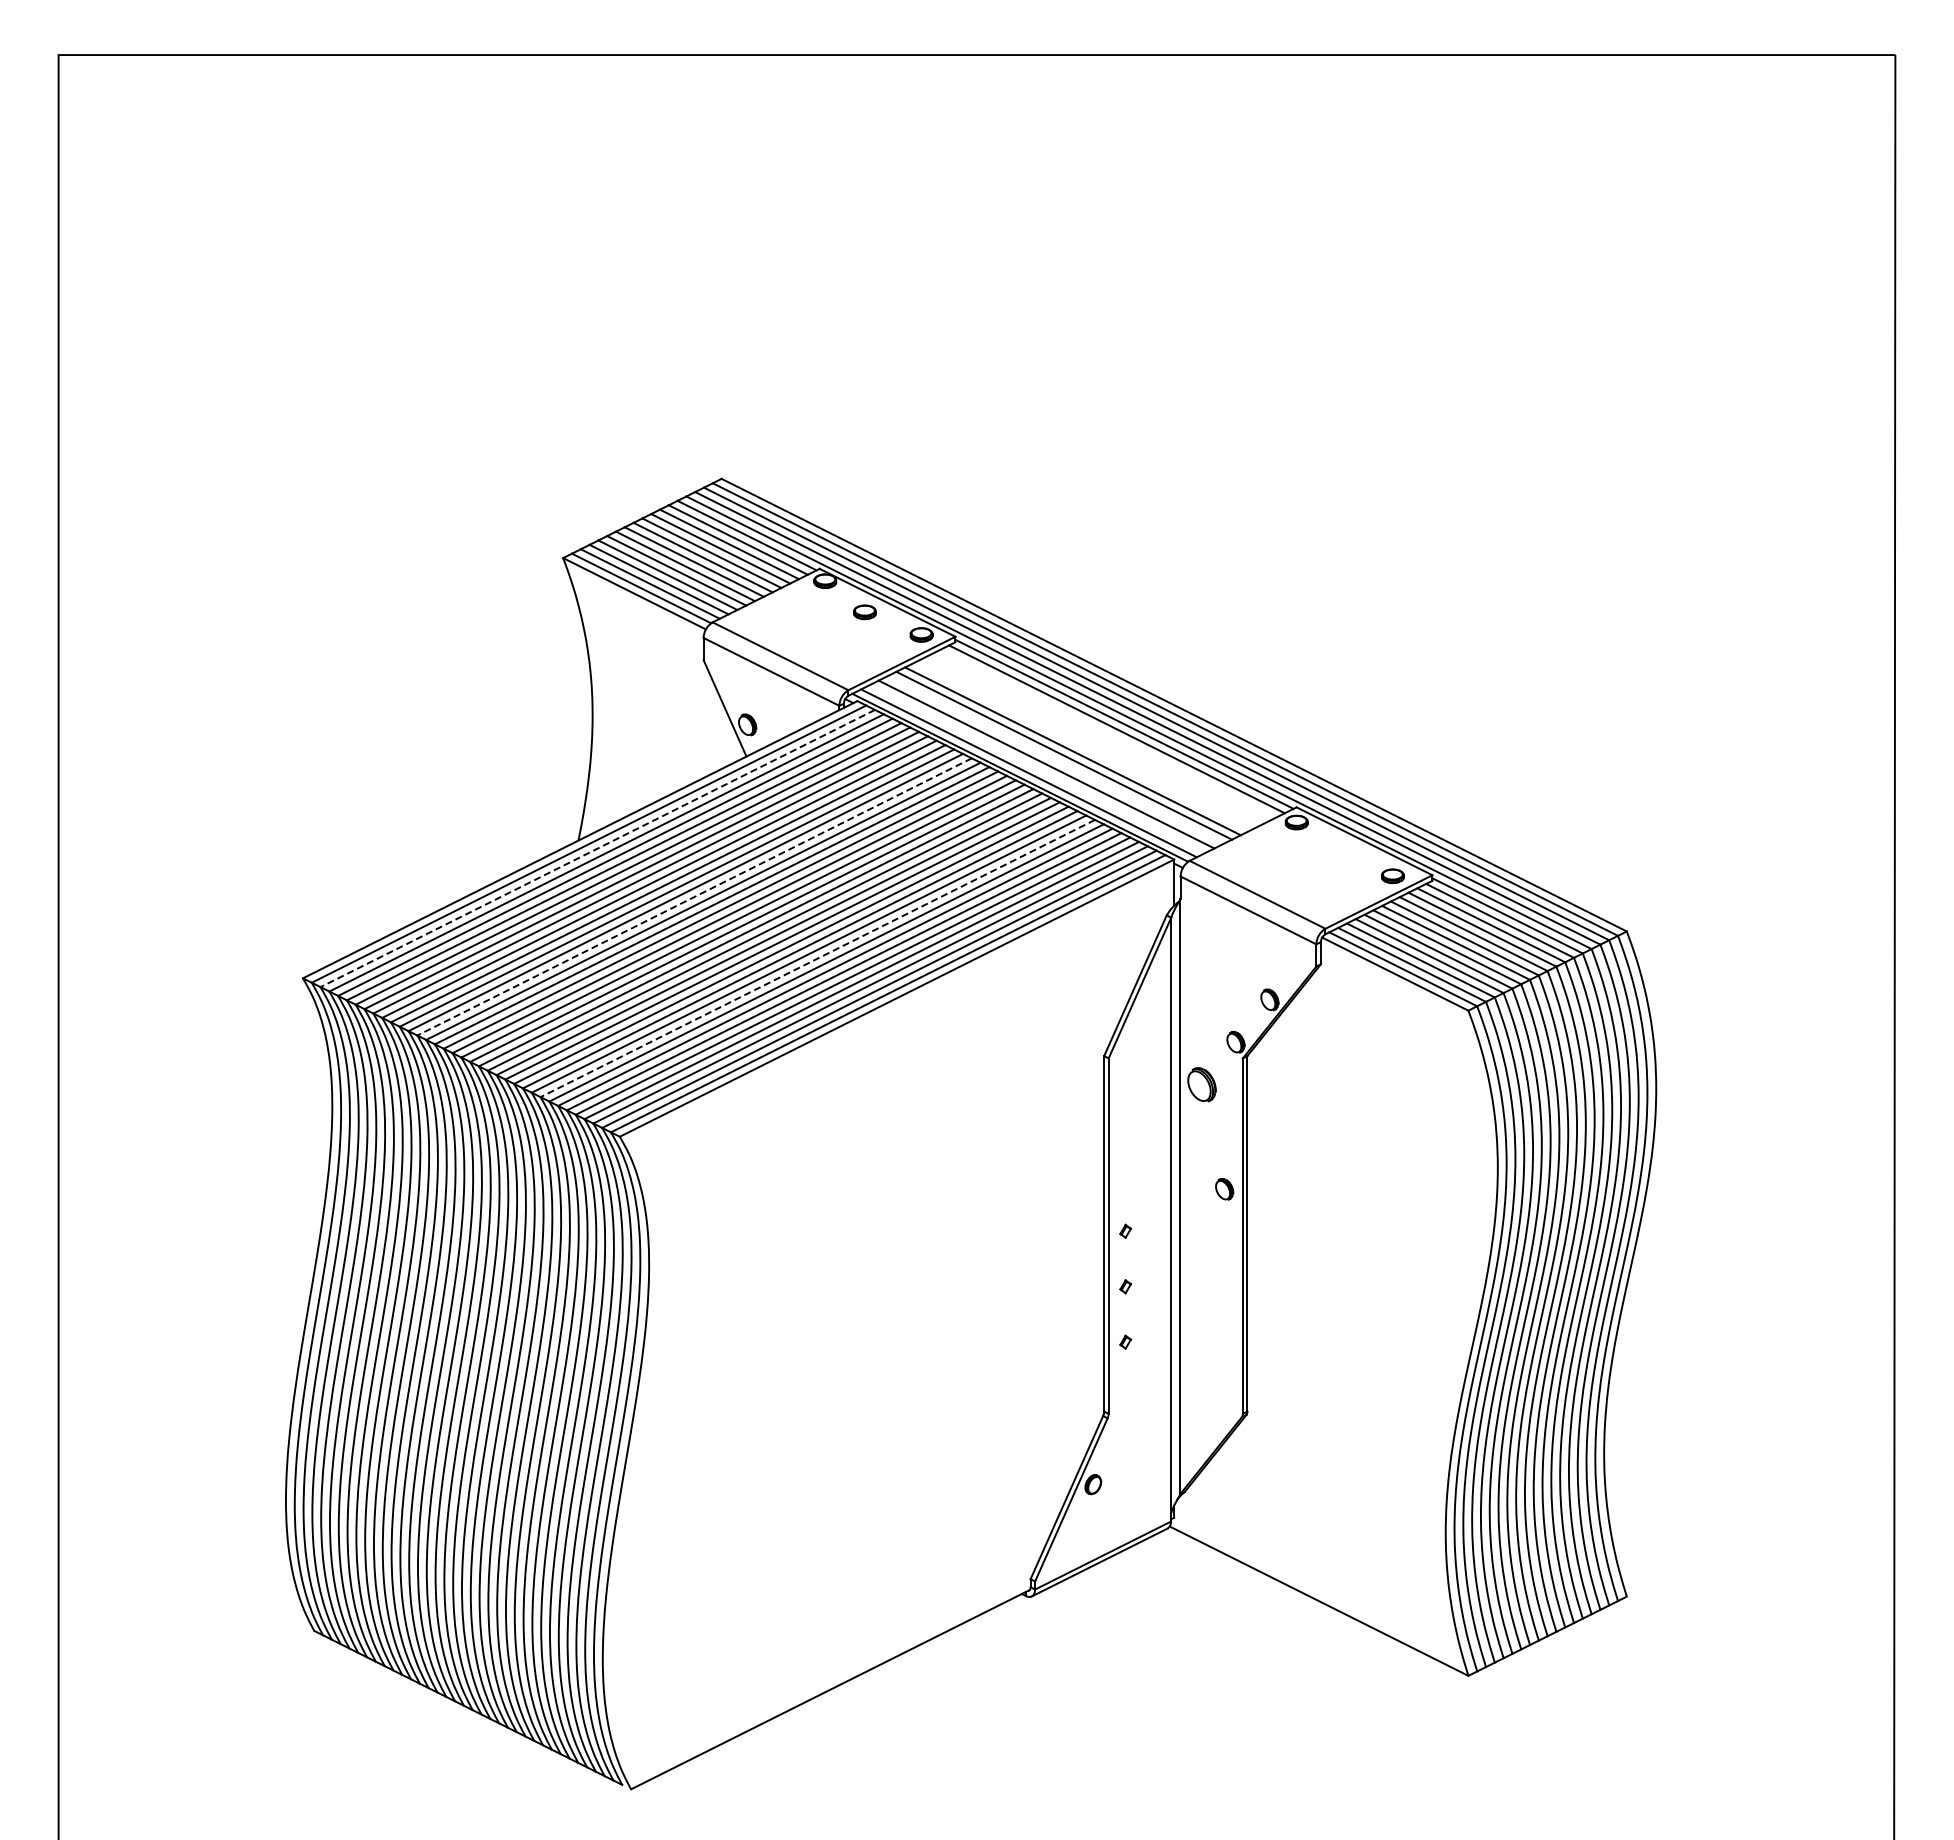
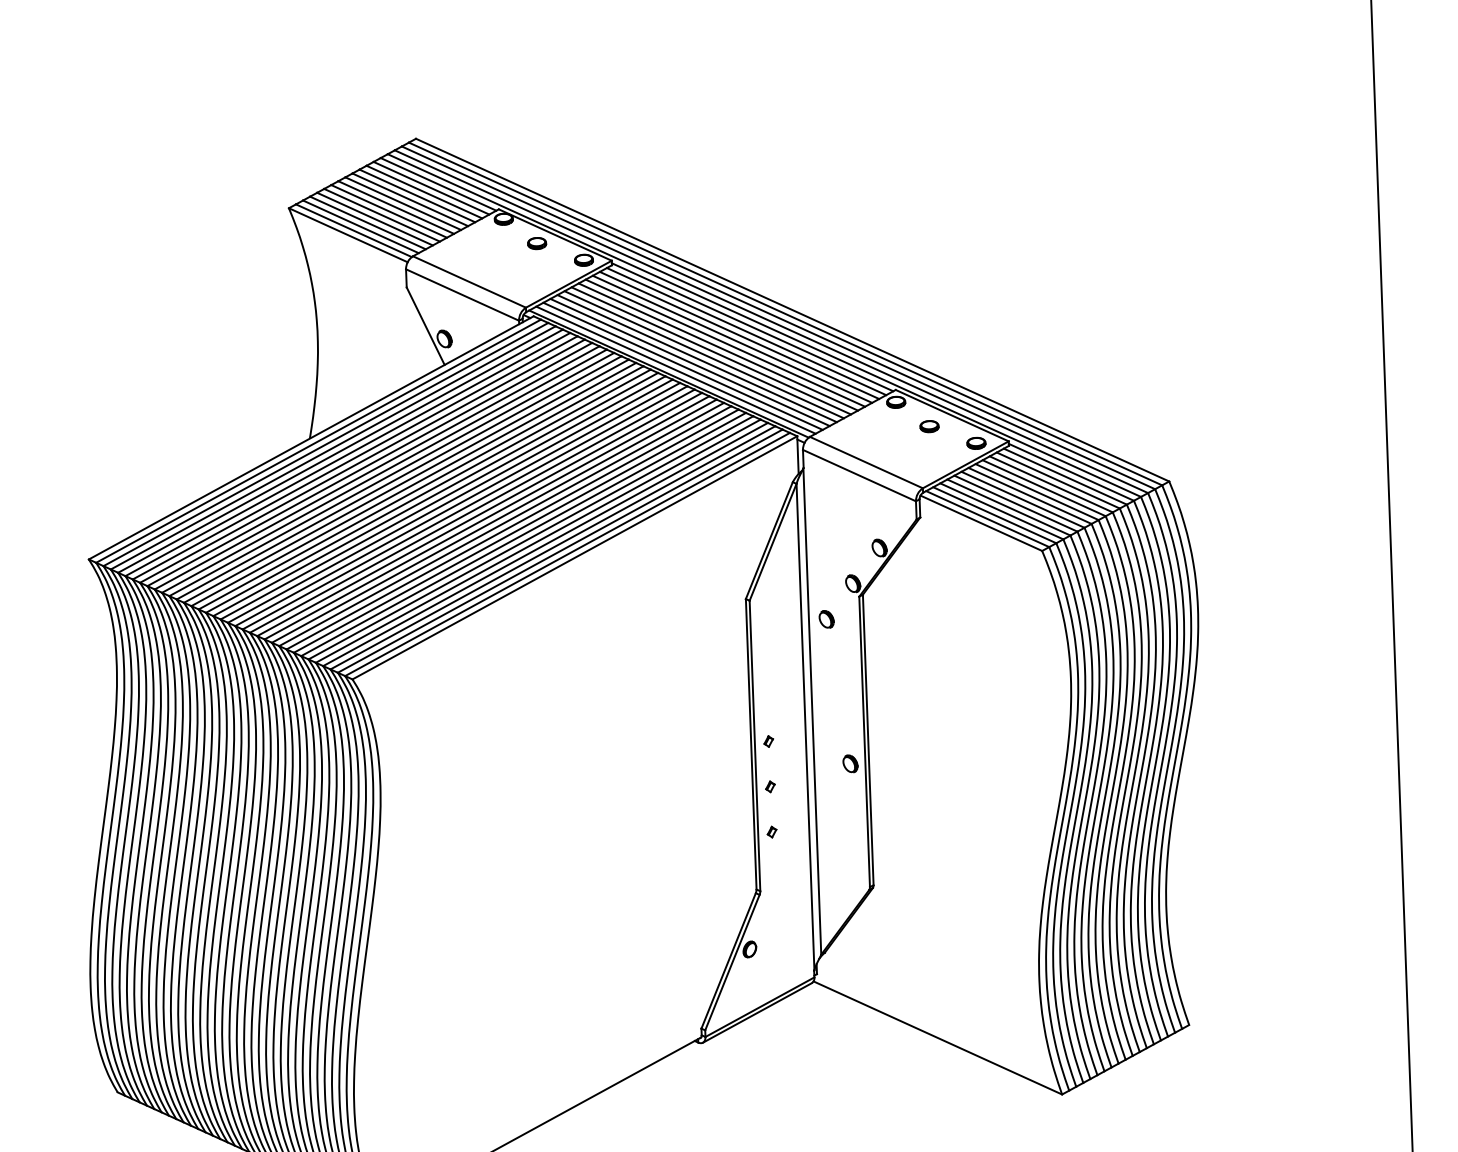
line: (1108, 733) -> (739, 335), added
line: (1099, 738) -> (732, 339), added
line: (1090, 742) -> (725, 343), added
line: (1081, 746) -> (718, 346), added
line: (1055, 760) -> (697, 358), added
line: (1037, 768) -> (682, 365), added
line: (597, 848) -> (325, 444), dashed -> solid
part: (1336, 853) -> (929, 426), added
line: (694, 896) -> (406, 480), dashed -> solid
line: (817, 958) -> (508, 527), dashed -> solid
part: (1201, 1084) -> (826, 619), size x0.62
part: (1224, 1189) -> (850, 764), moved

